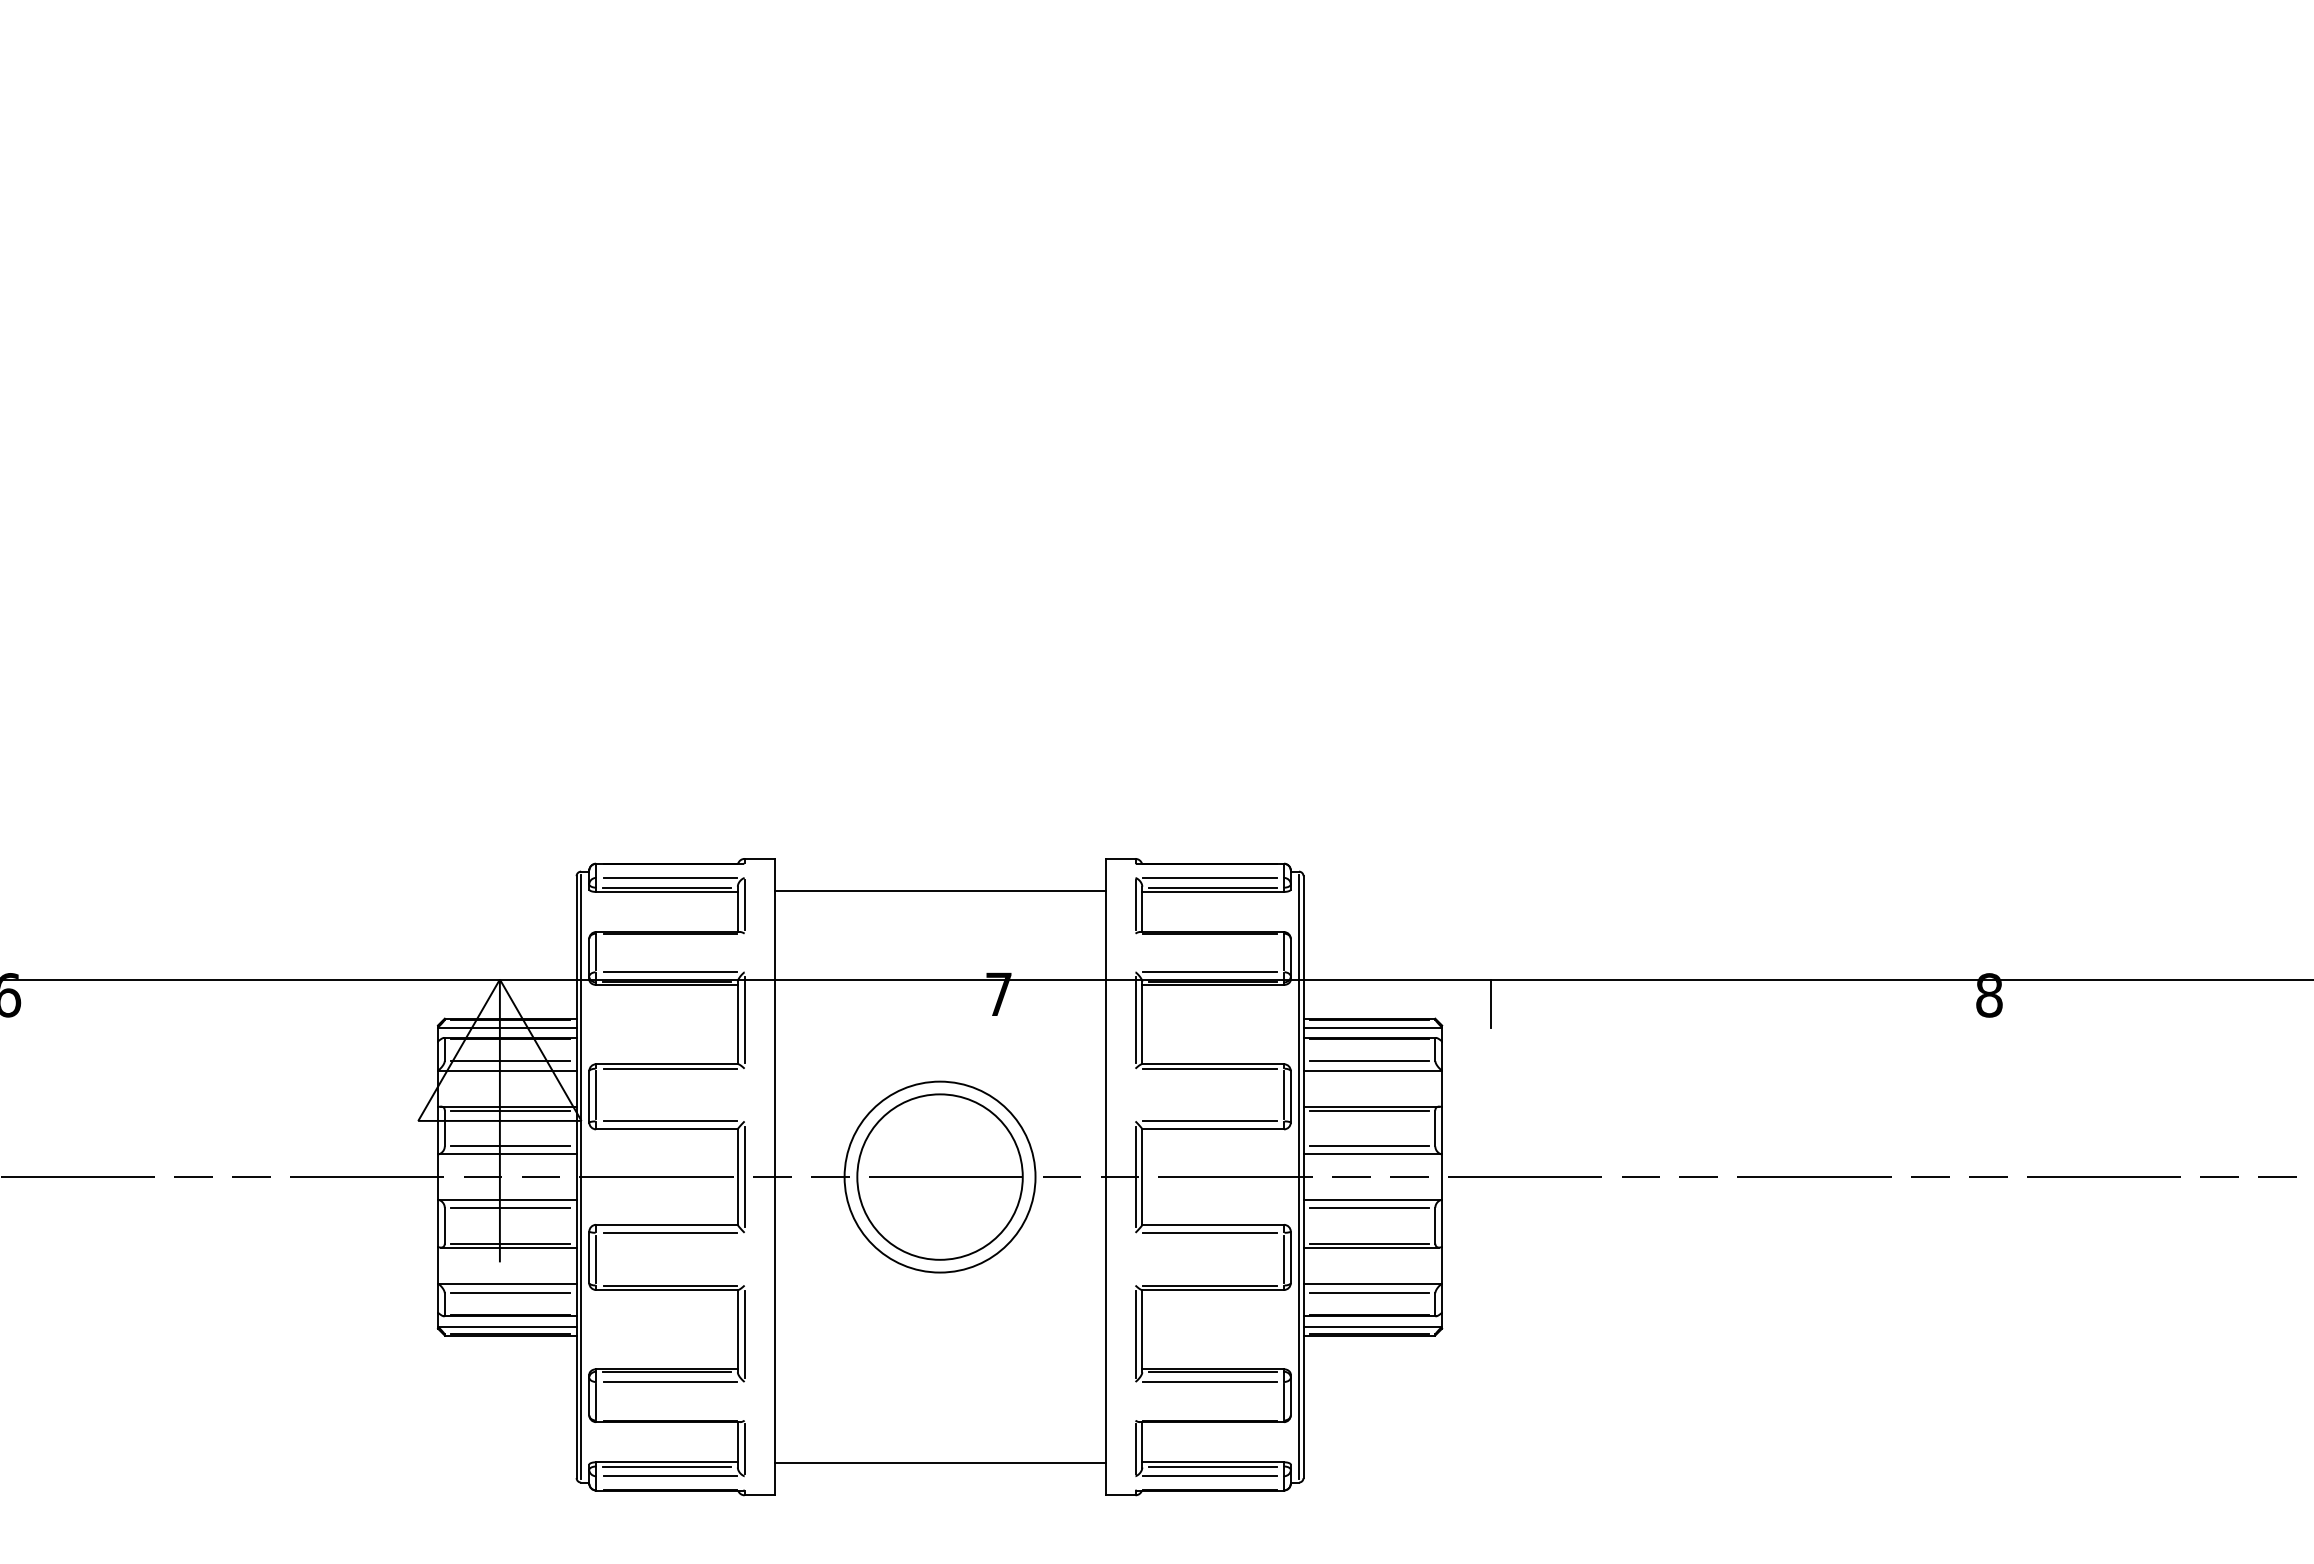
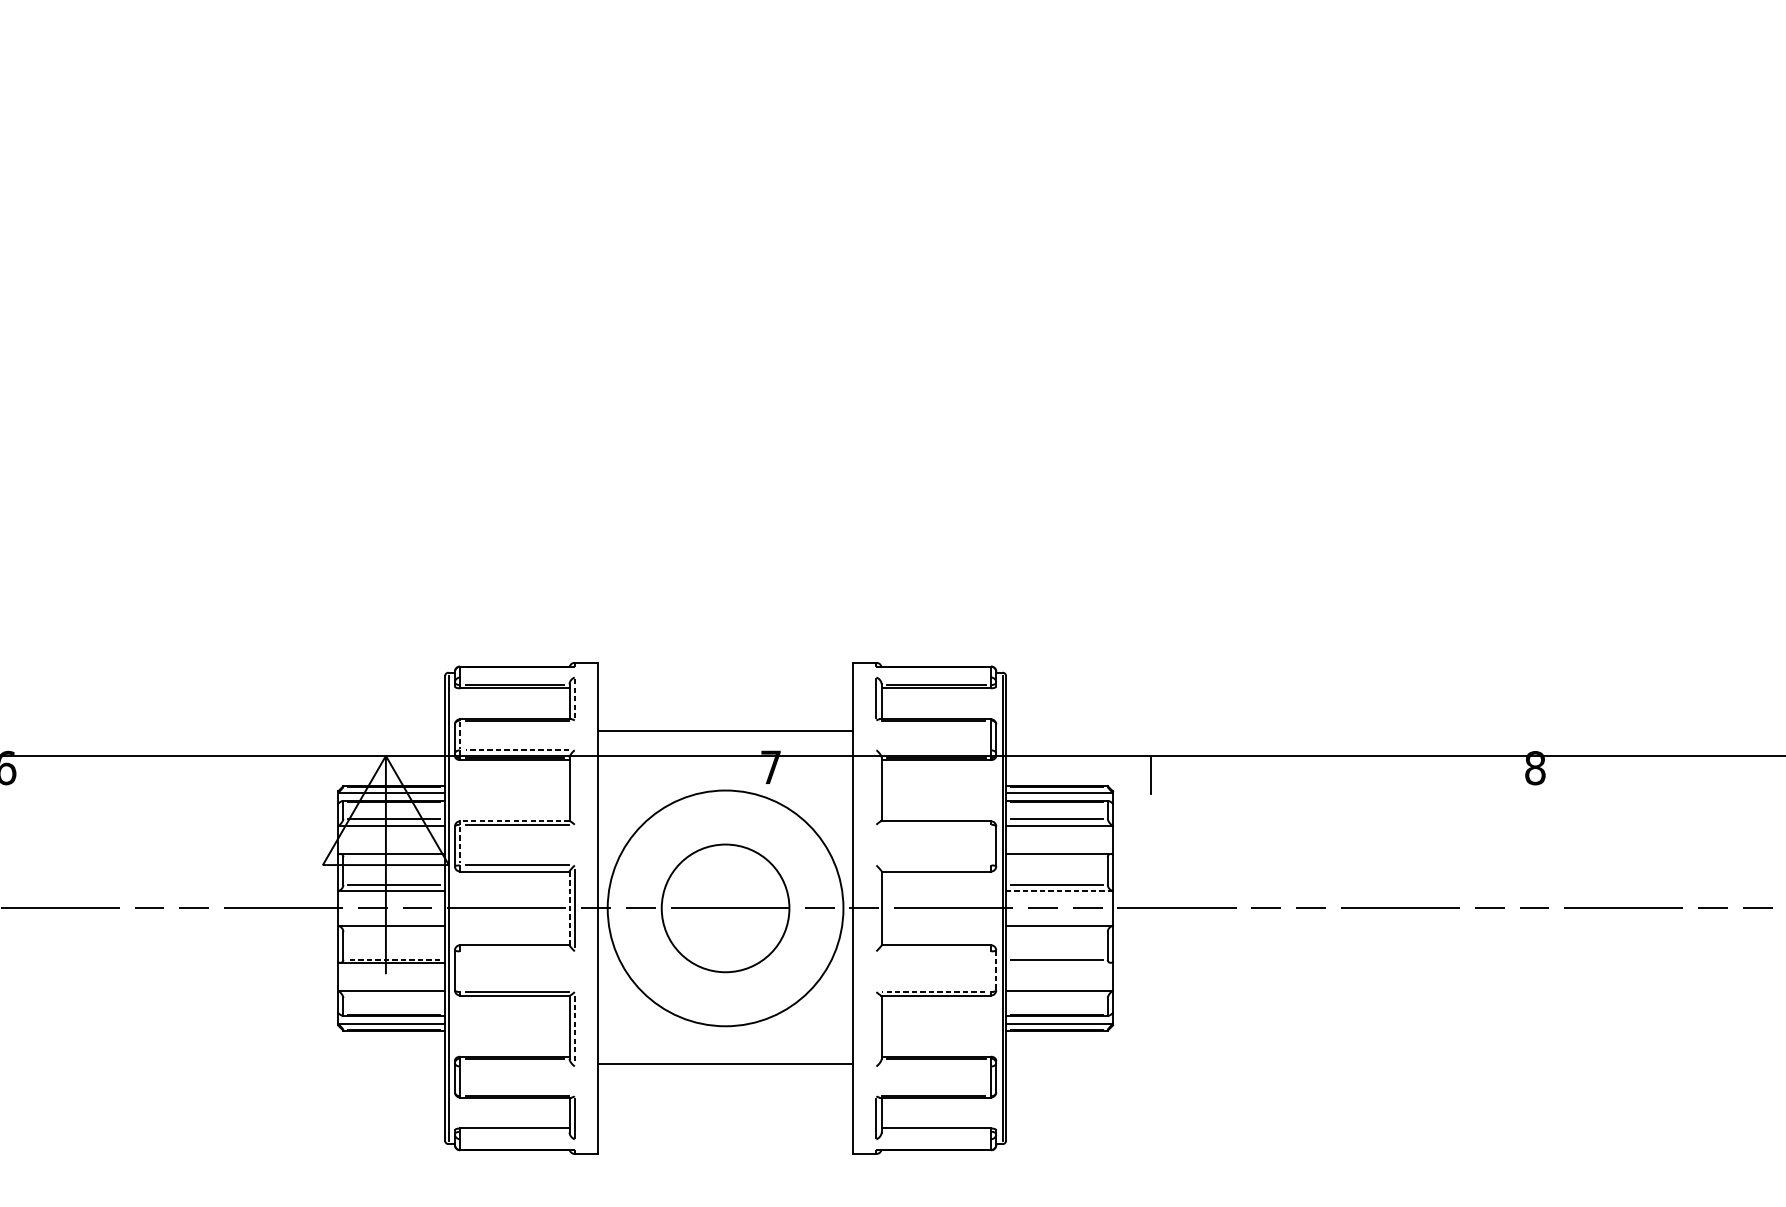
line: (670, 877) -> (517, 677), removed
line: (1209, 877) -> (933, 677), removed
line: (939, 890) -> (725, 730), moved
line: (744, 905) -> (574, 698), solid -> dashed
line: (596, 953) -> (460, 735), solid -> dashed
line: (670, 972) -> (517, 750), solid -> dashed
line: (1209, 972) -> (933, 750), removed
line: (744, 1019) -> (574, 786), removed
line: (1135, 1019) -> (876, 786), removed
line: (666, 1064) -> (514, 821), solid -> dashed
line: (1209, 1068) -> (933, 824), removed
line: (1284, 1094) -> (991, 844), removed
line: (596, 1095) -> (460, 845), solid -> dashed
line: (510, 1110) -> (394, 857), removed
line: (1369, 1110) -> (1056, 857), removed
line: (1209, 1121) -> (933, 865), removed
line: (1372, 1154) -> (1059, 890), solid -> dashed
circle: (939, 1176) -> (725, 907), size x1.6
line: (1135, 1176) -> (876, 907), removed
line: (737, 1177) -> (569, 908), solid -> dashed
line: (510, 1207) -> (394, 931), removed
line: (1369, 1207) -> (1056, 931), removed
line: (670, 1232) -> (517, 951), removed
line: (1209, 1232) -> (933, 951), removed
line: (510, 1243) -> (394, 959), solid -> dashed
line: (1371, 1247) -> (1058, 962), removed
line: (1290, 1257) -> (996, 970), solid -> dashed
line: (596, 1258) -> (460, 971), removed
line: (1284, 1258) -> (991, 971), removed
line: (1209, 1285) -> (933, 992), solid -> dashed
line: (510, 1293) -> (394, 998), removed
line: (1369, 1293) -> (1056, 998), removed
line: (1135, 1333) -> (876, 1029), removed
line: (744, 1334) -> (574, 1029), solid -> dashed
line: (670, 1382) -> (517, 1066), removed
line: (1209, 1382) -> (933, 1066), removed
line: (939, 1463) -> (725, 1063), moved
line: (666, 1466) -> (514, 1131), removed
line: (1212, 1466) -> (935, 1131), removed
line: (670, 1476) -> (517, 1139), removed
line: (1209, 1476) -> (933, 1139), removed

